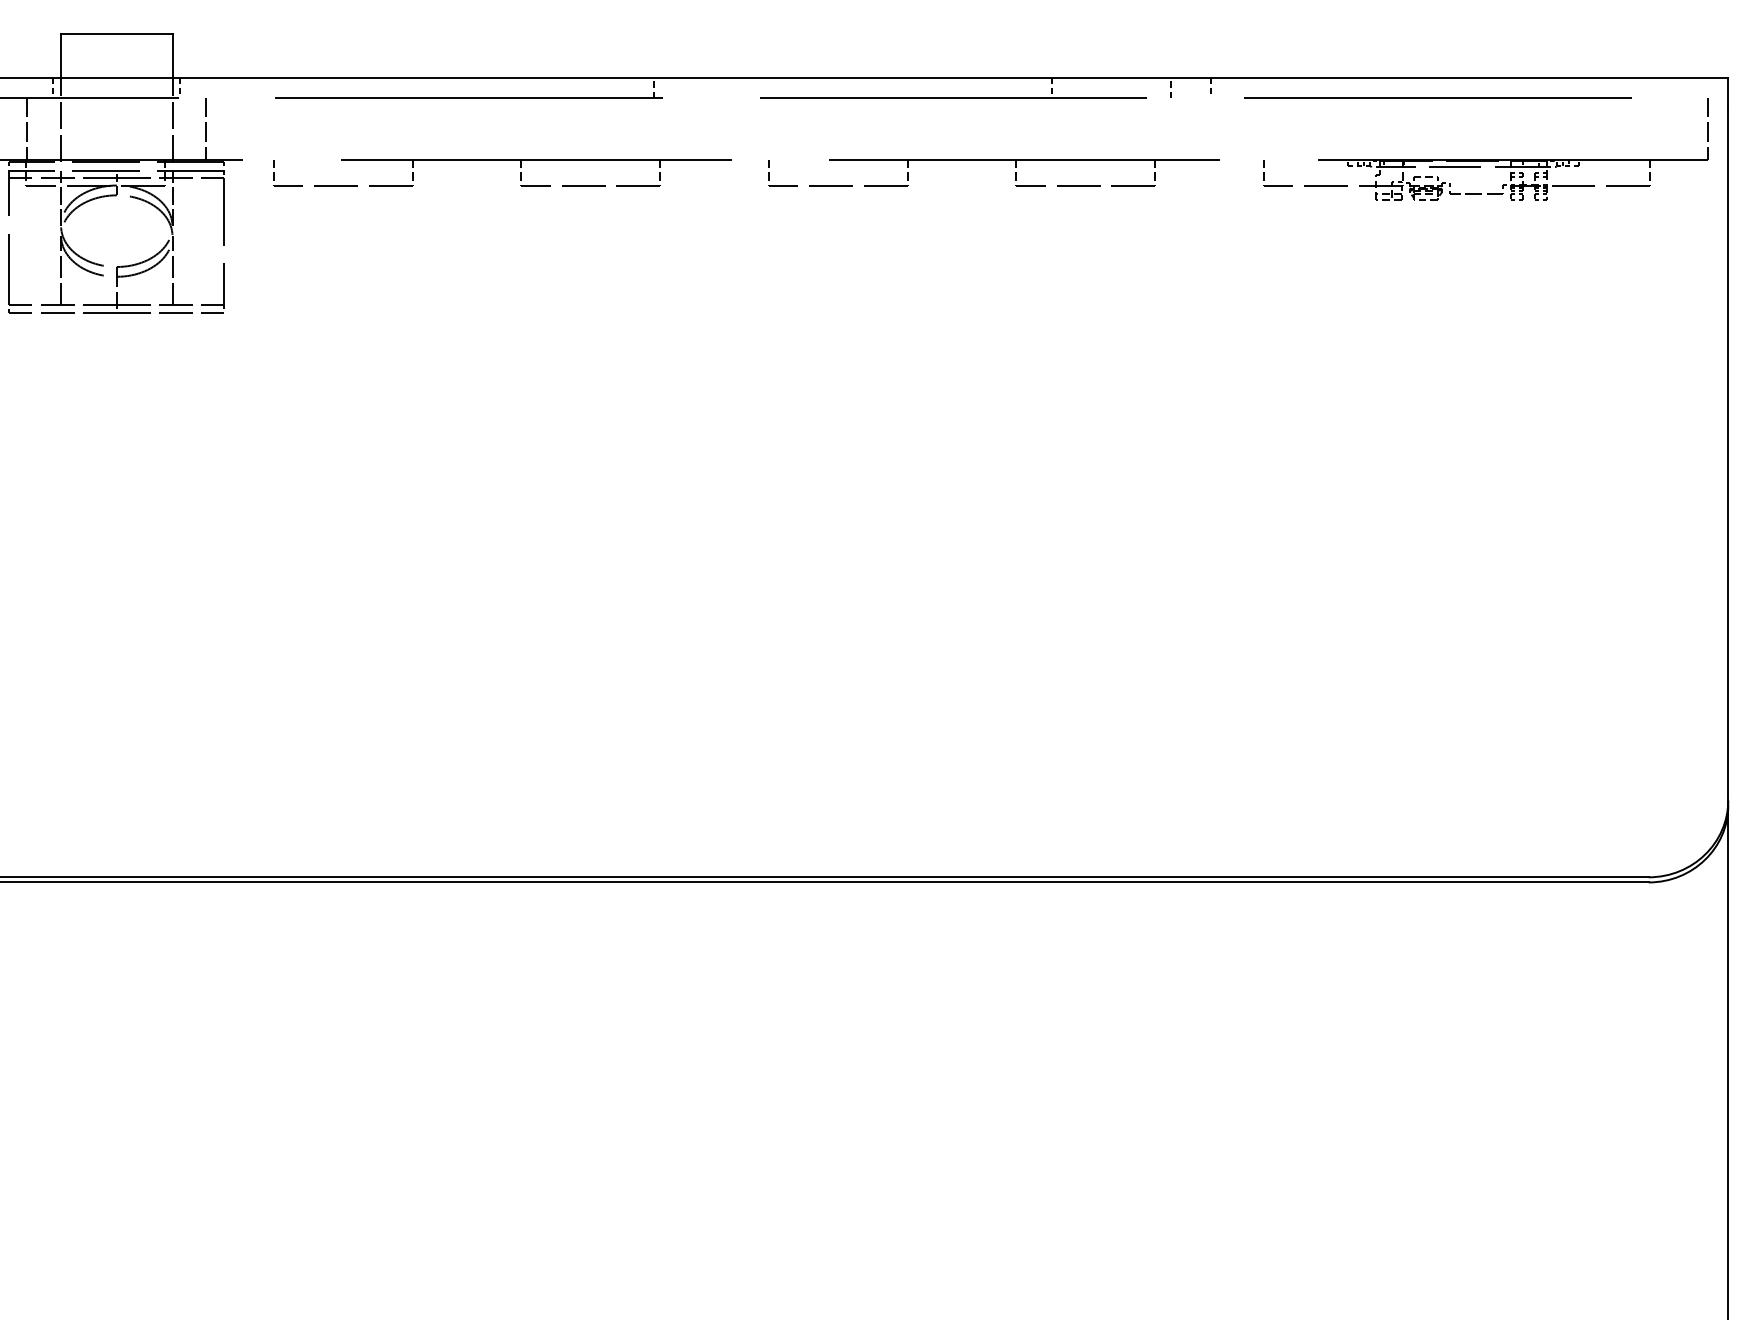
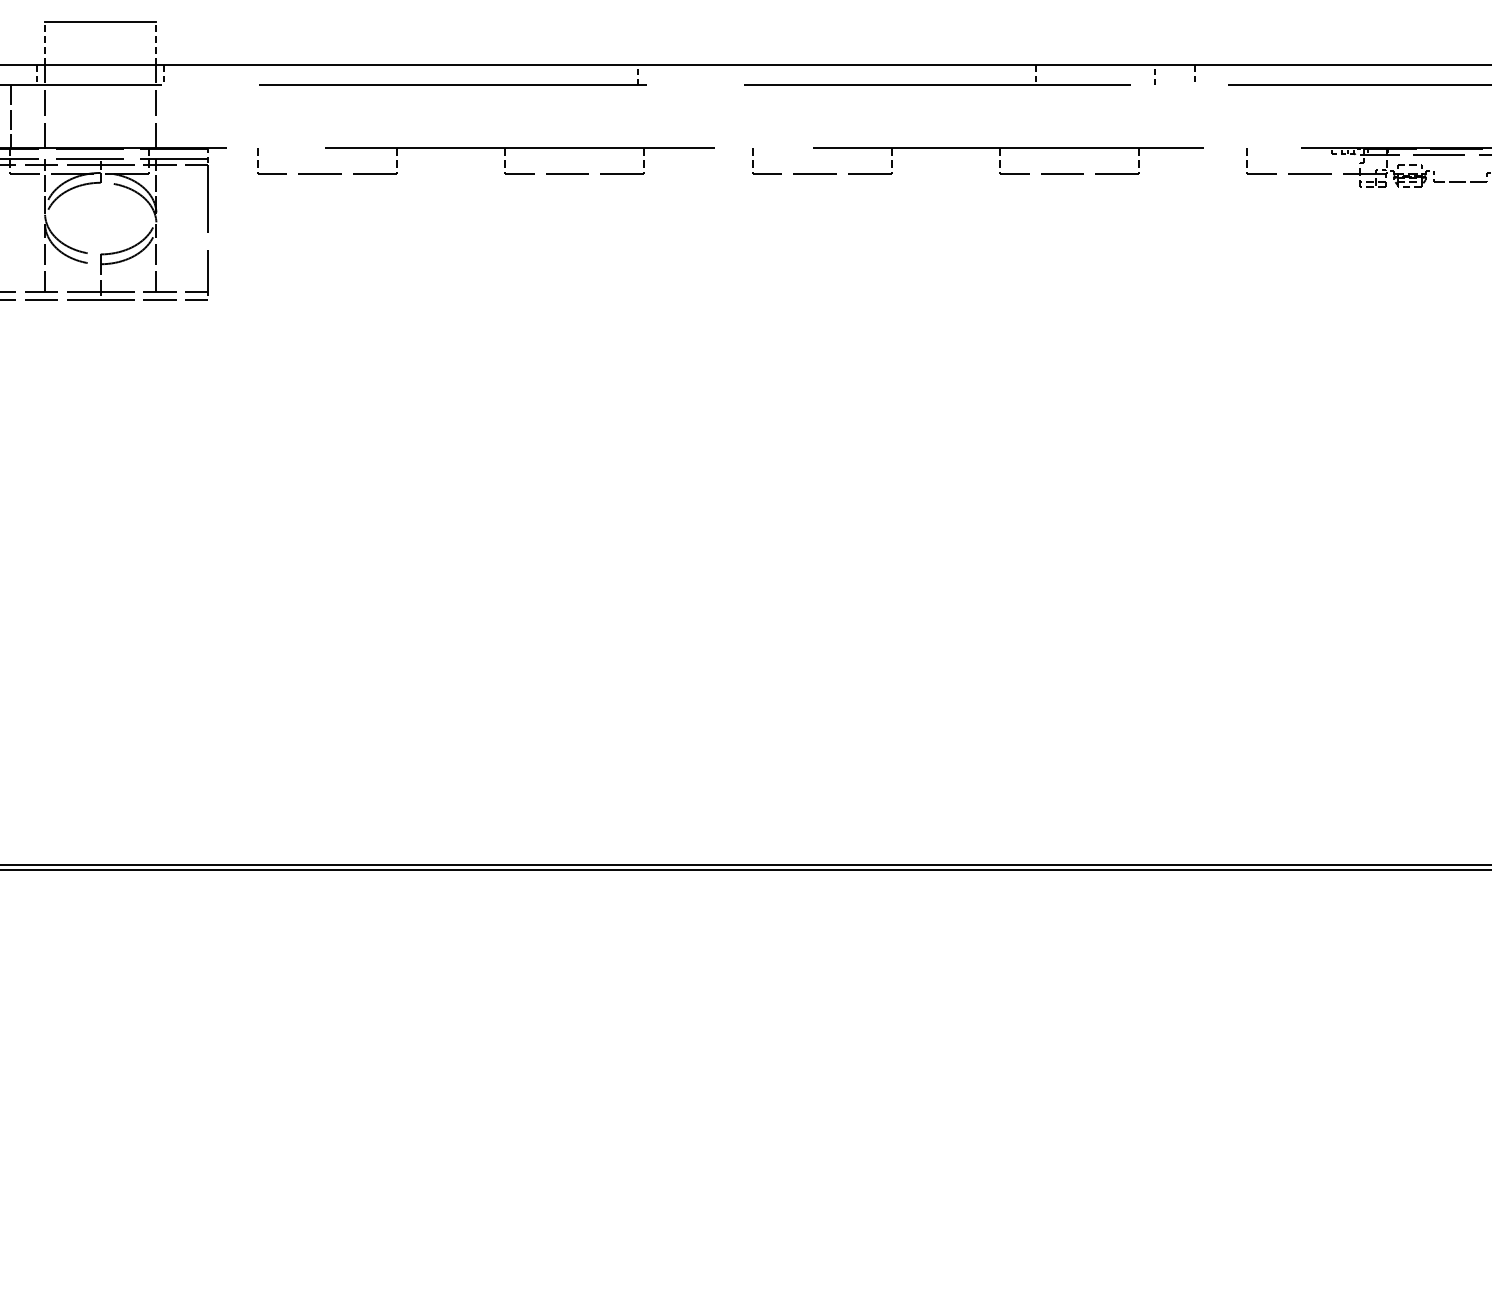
line: (61, 56) -> (45, 43), solid -> dashed
line: (172, 56) -> (156, 43), solid -> dashed
line: (206, 128) -> (190, 115), removed

